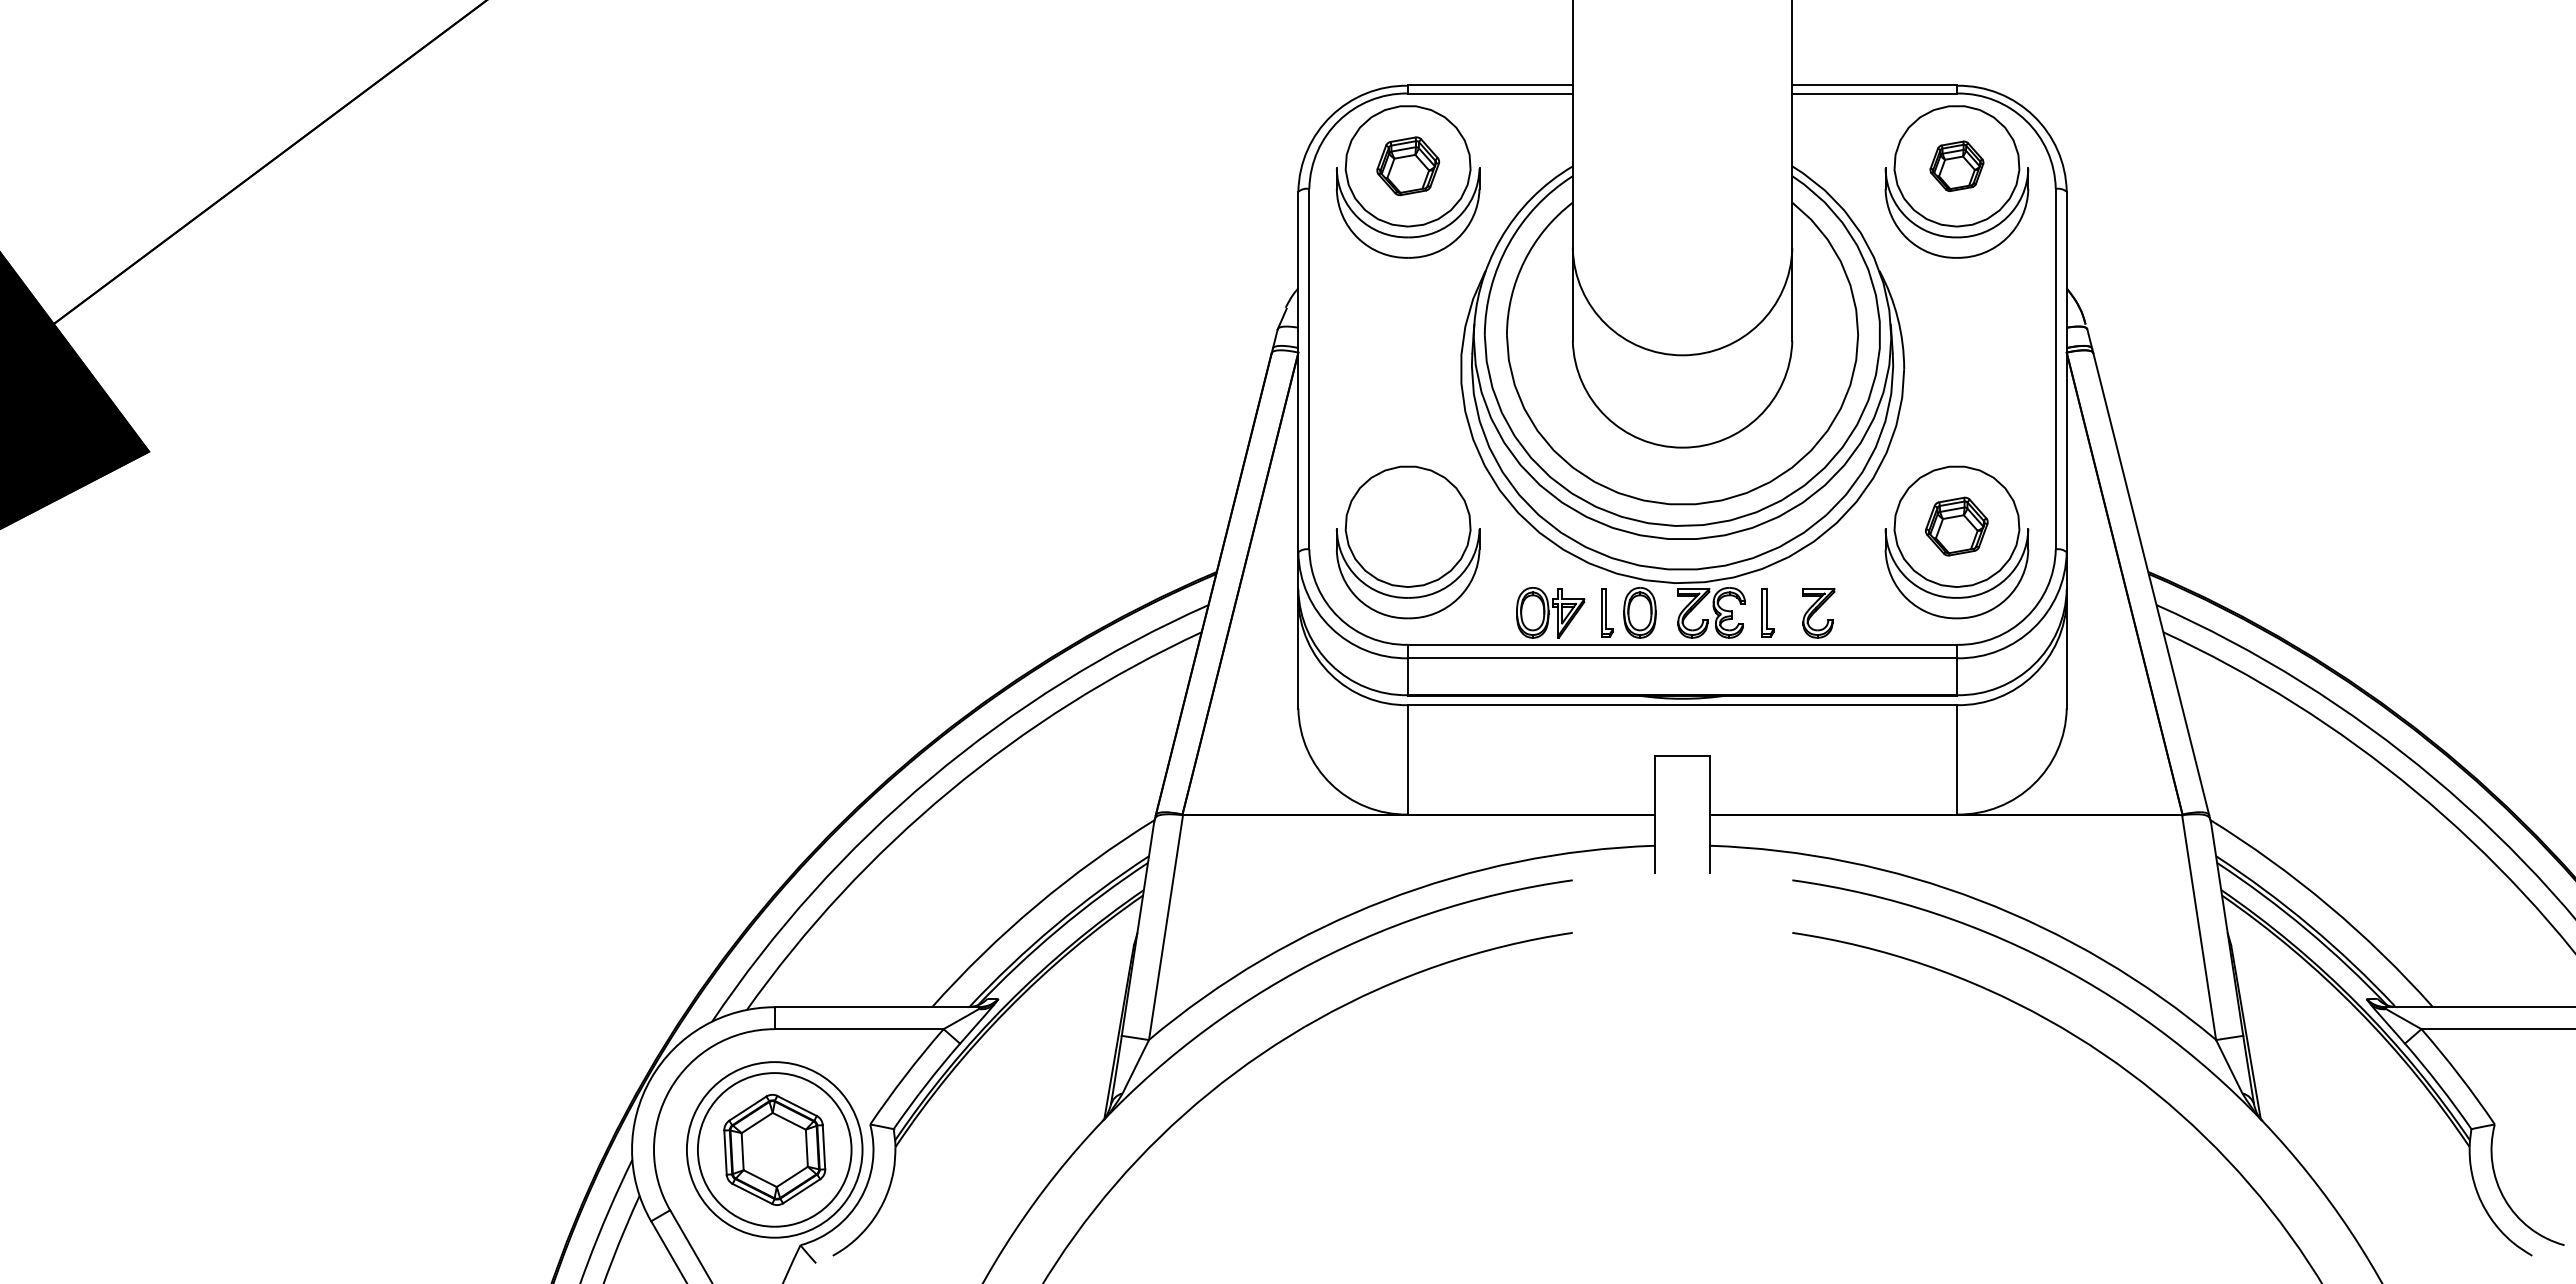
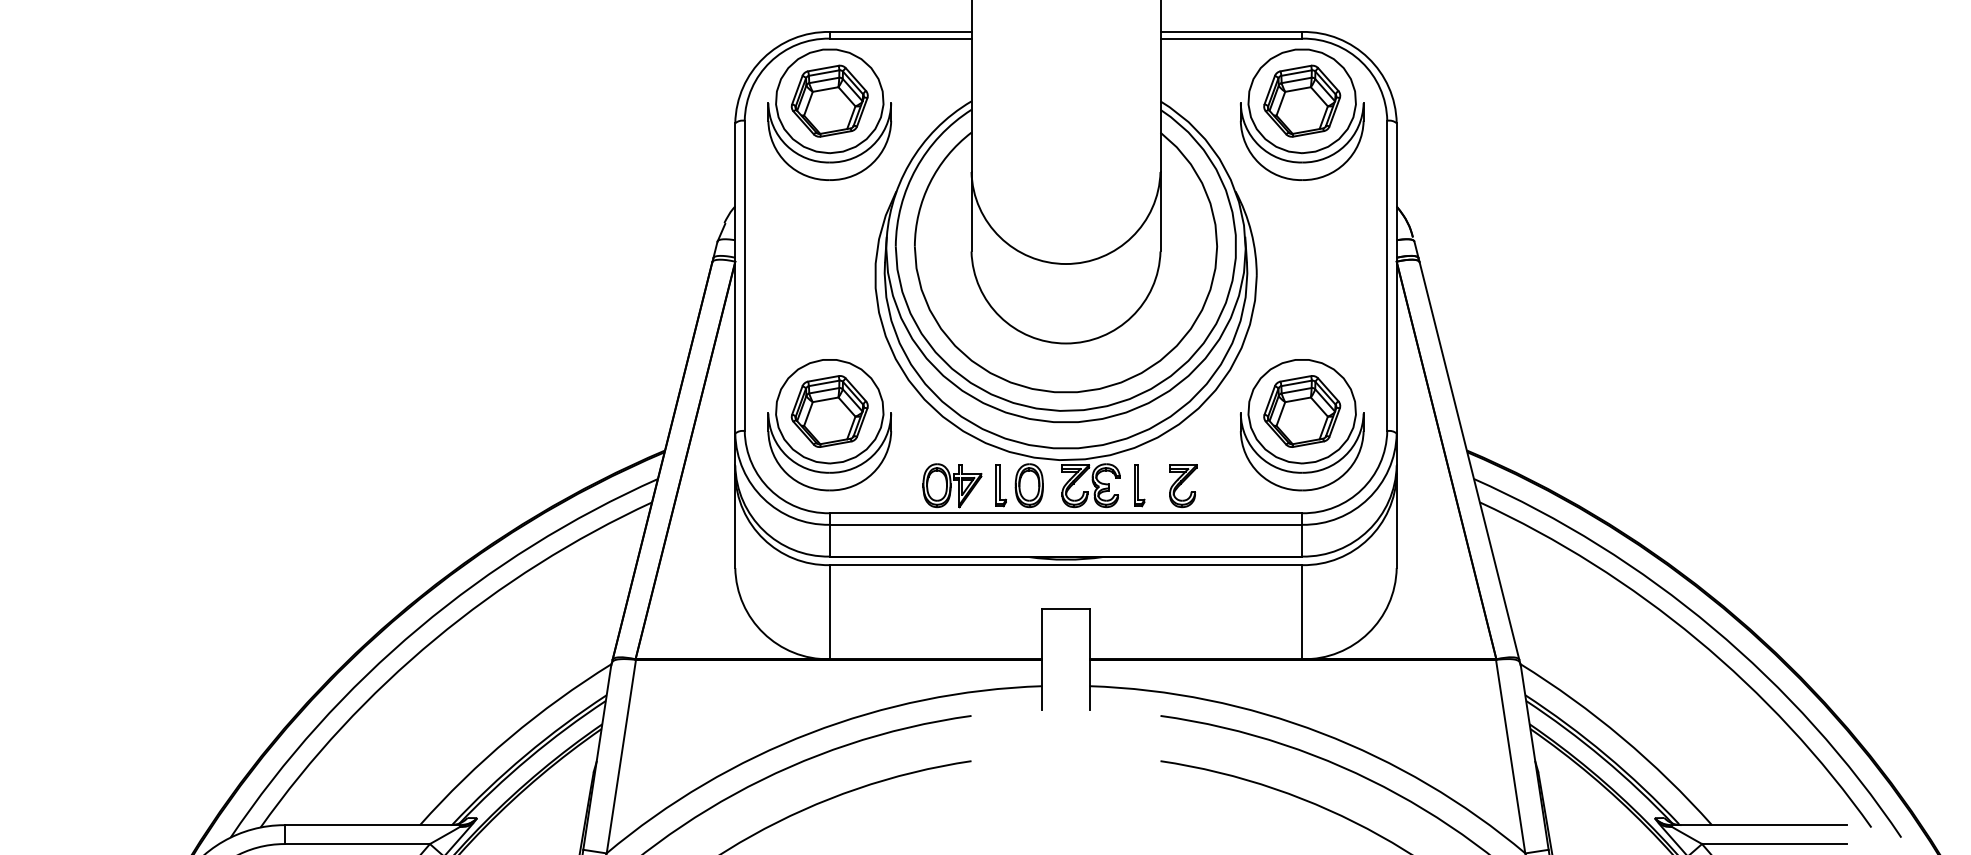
part: (1408, 166) -> (830, 101), size x1.43
part: (1956, 166) -> (1301, 101), size x1.67
part: (1408, 526) -> (830, 411), added
part: (1956, 526) -> (1301, 411), size x1.43

